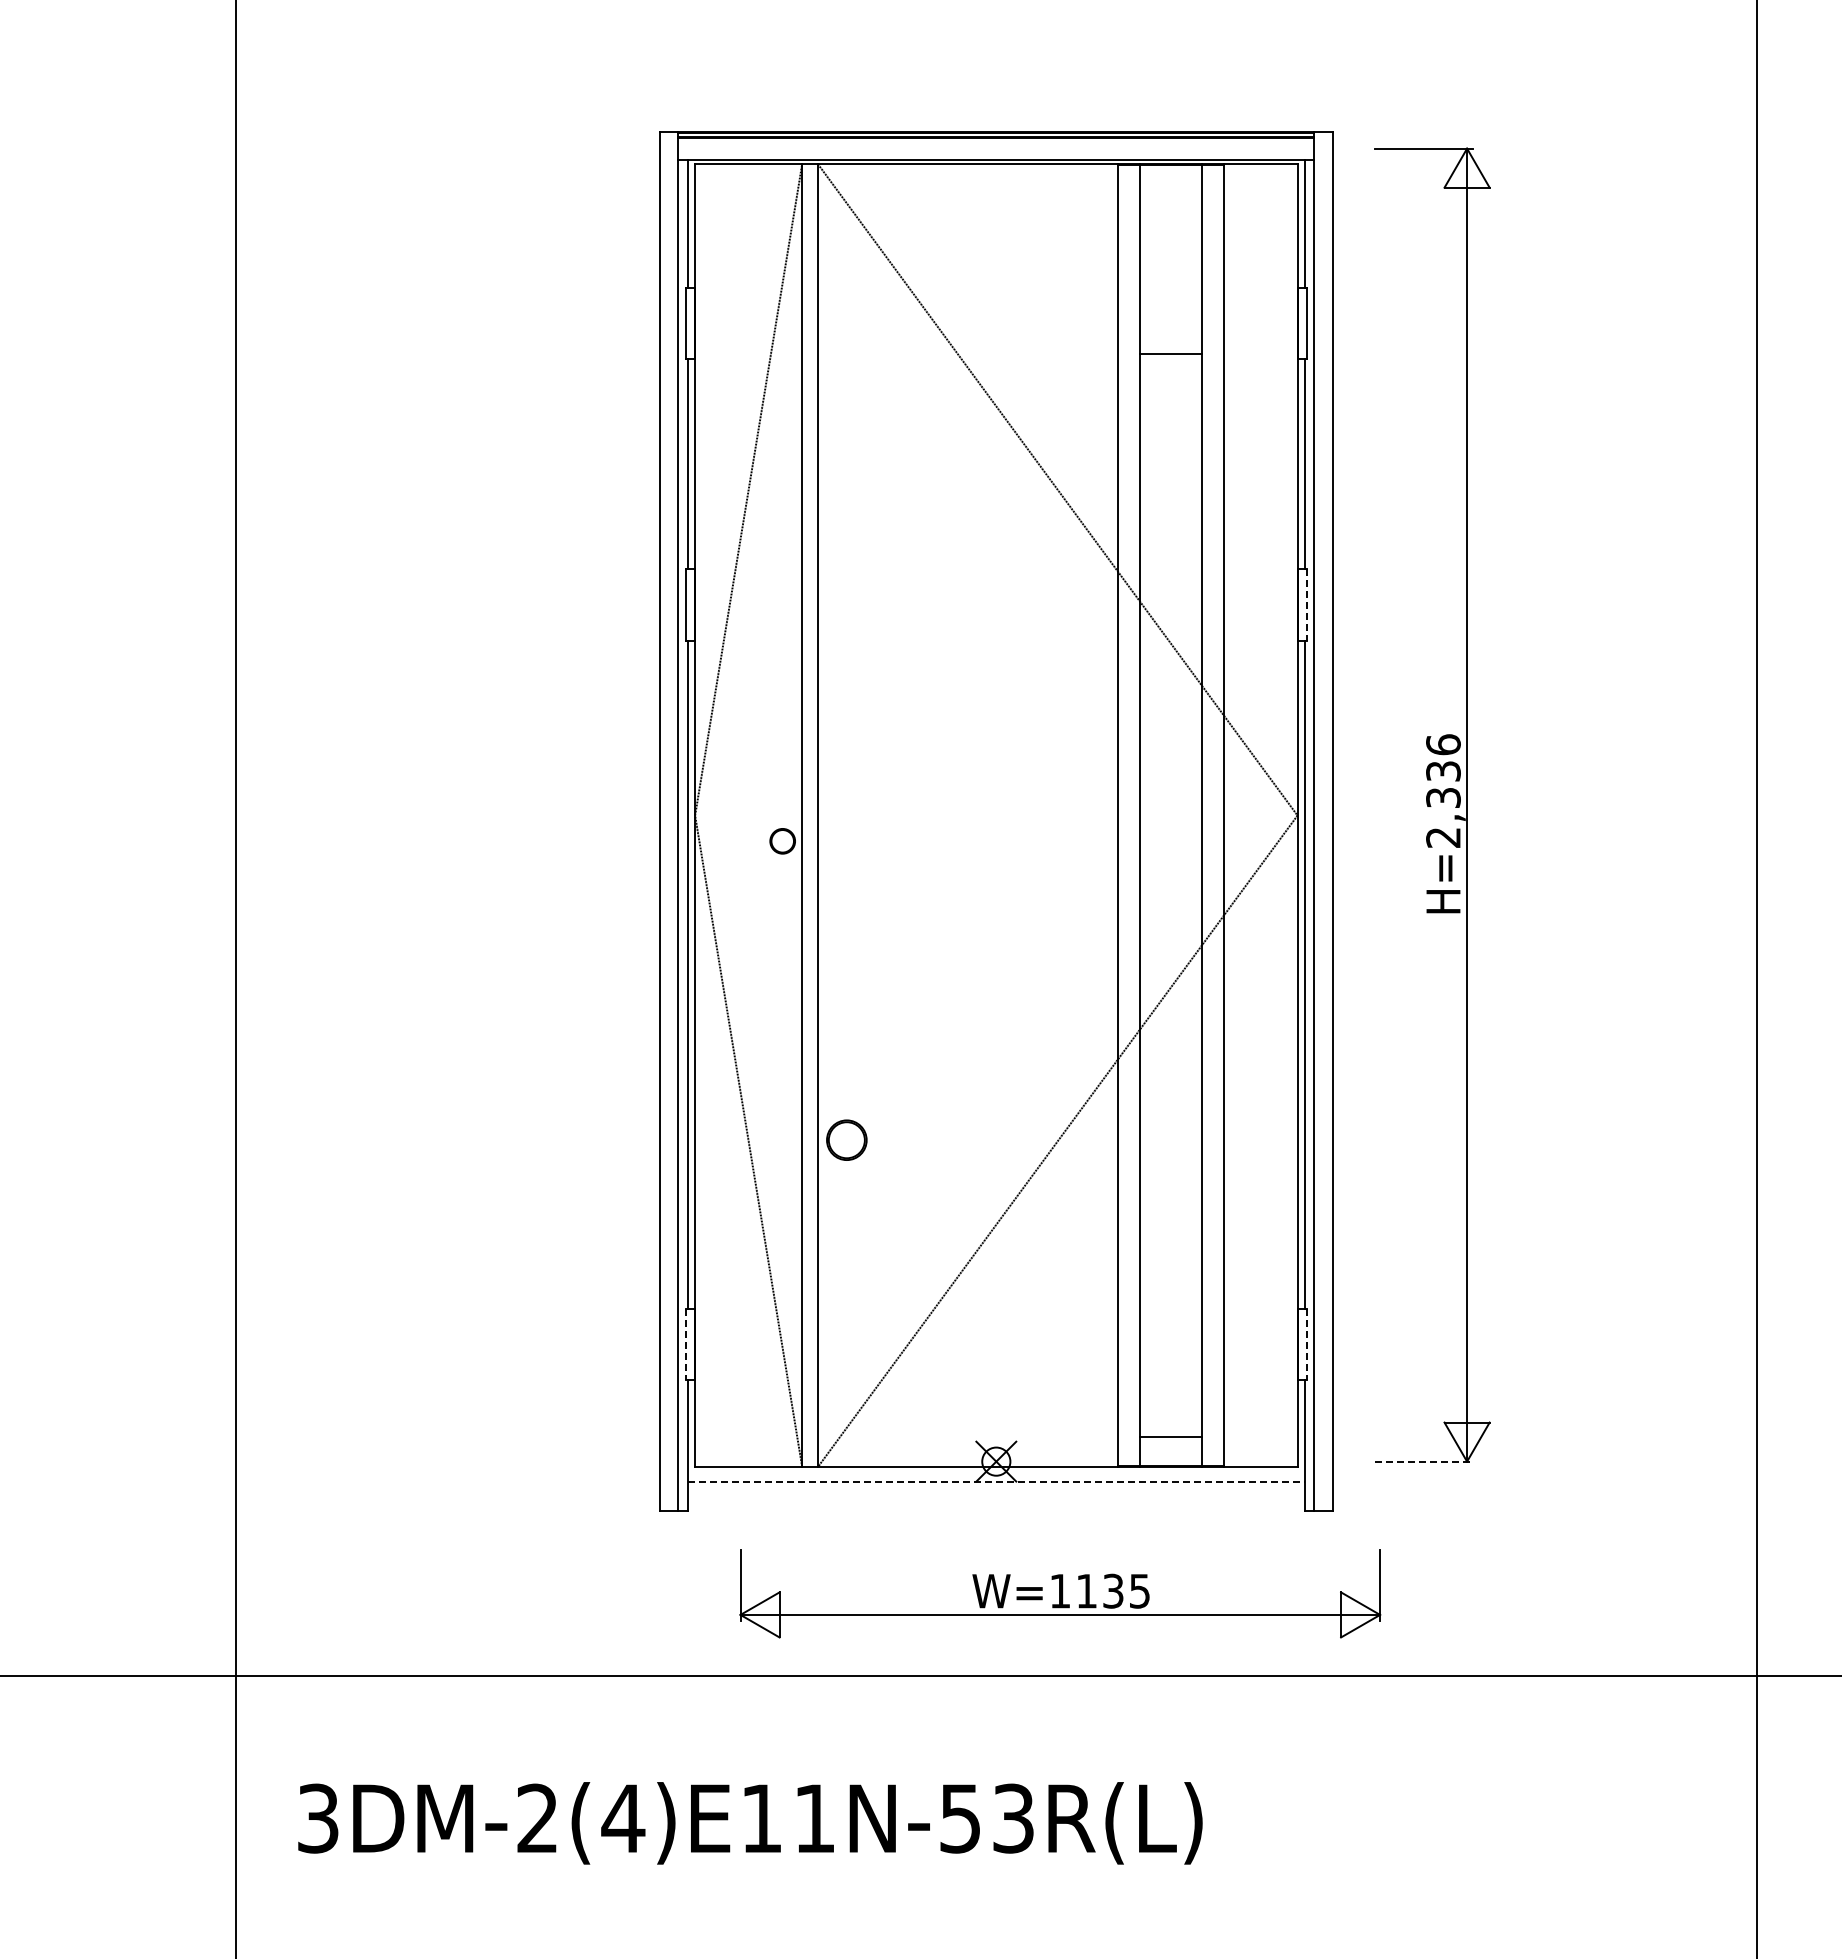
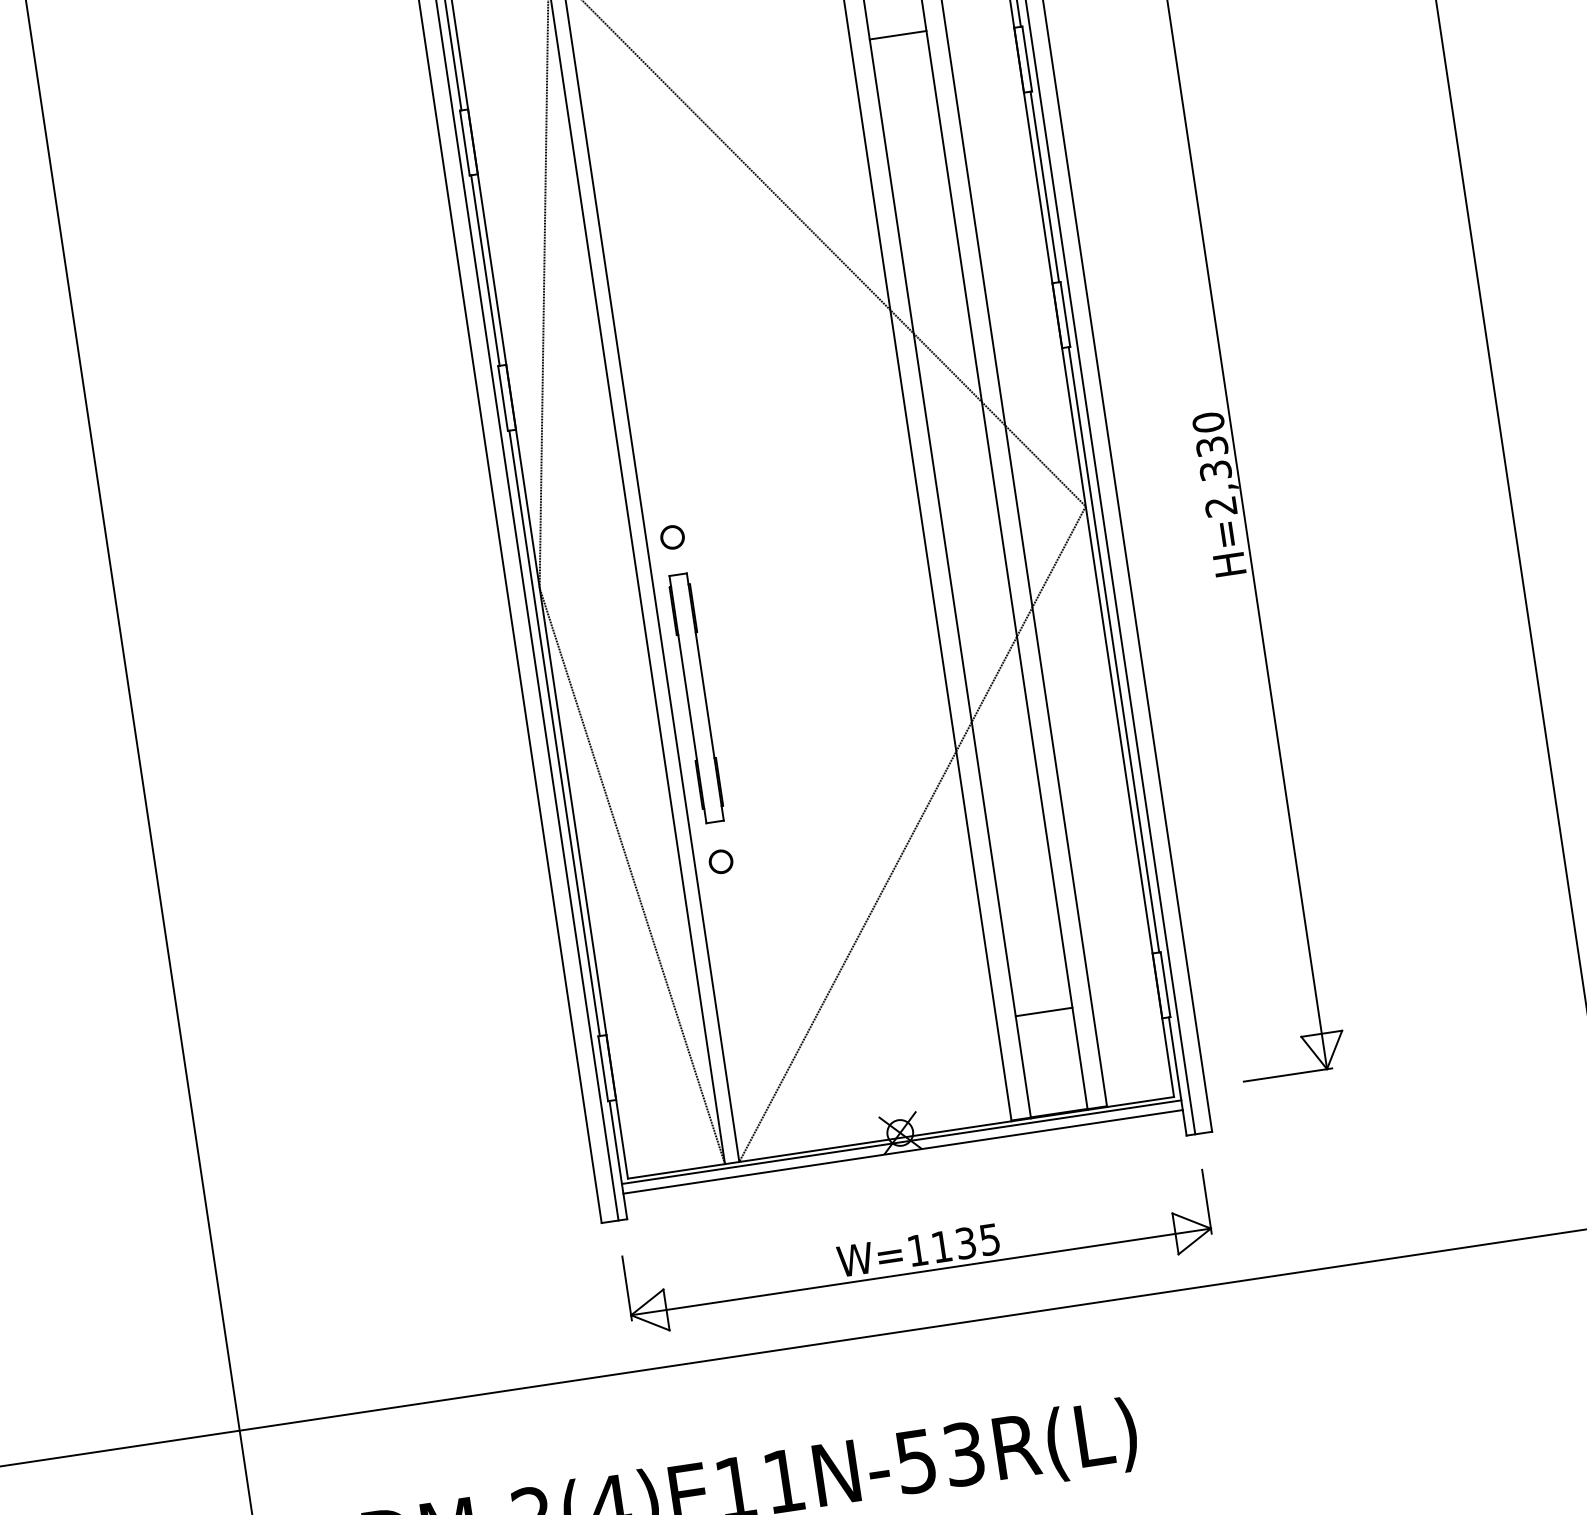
line: (1170, 353) -> (897, 35), moved
line: (1306, 605) -> (1065, 314), dashed -> solid
text: (1443, 744) -> (1208, 422), H=2,336 -> H=2,330
circle: (782, 841) -> (672, 537), moved
part: (846, 959) -> (696, 698), added
part: (846, 1139) -> (720, 861), size x0.62
line: (686, 1344) -> (603, 1068), dashed -> solid
line: (1306, 1344) -> (1165, 984), dashed -> solid
line: (1170, 1437) -> (1043, 1012), moved
line: (1424, 1461) -> (1288, 1074), dashed -> solid
line: (995, 1471) -> (900, 1142), added
line: (996, 1482) -> (903, 1151), dashed -> solid
part: (1060, 1593) -> (918, 1252), moved

